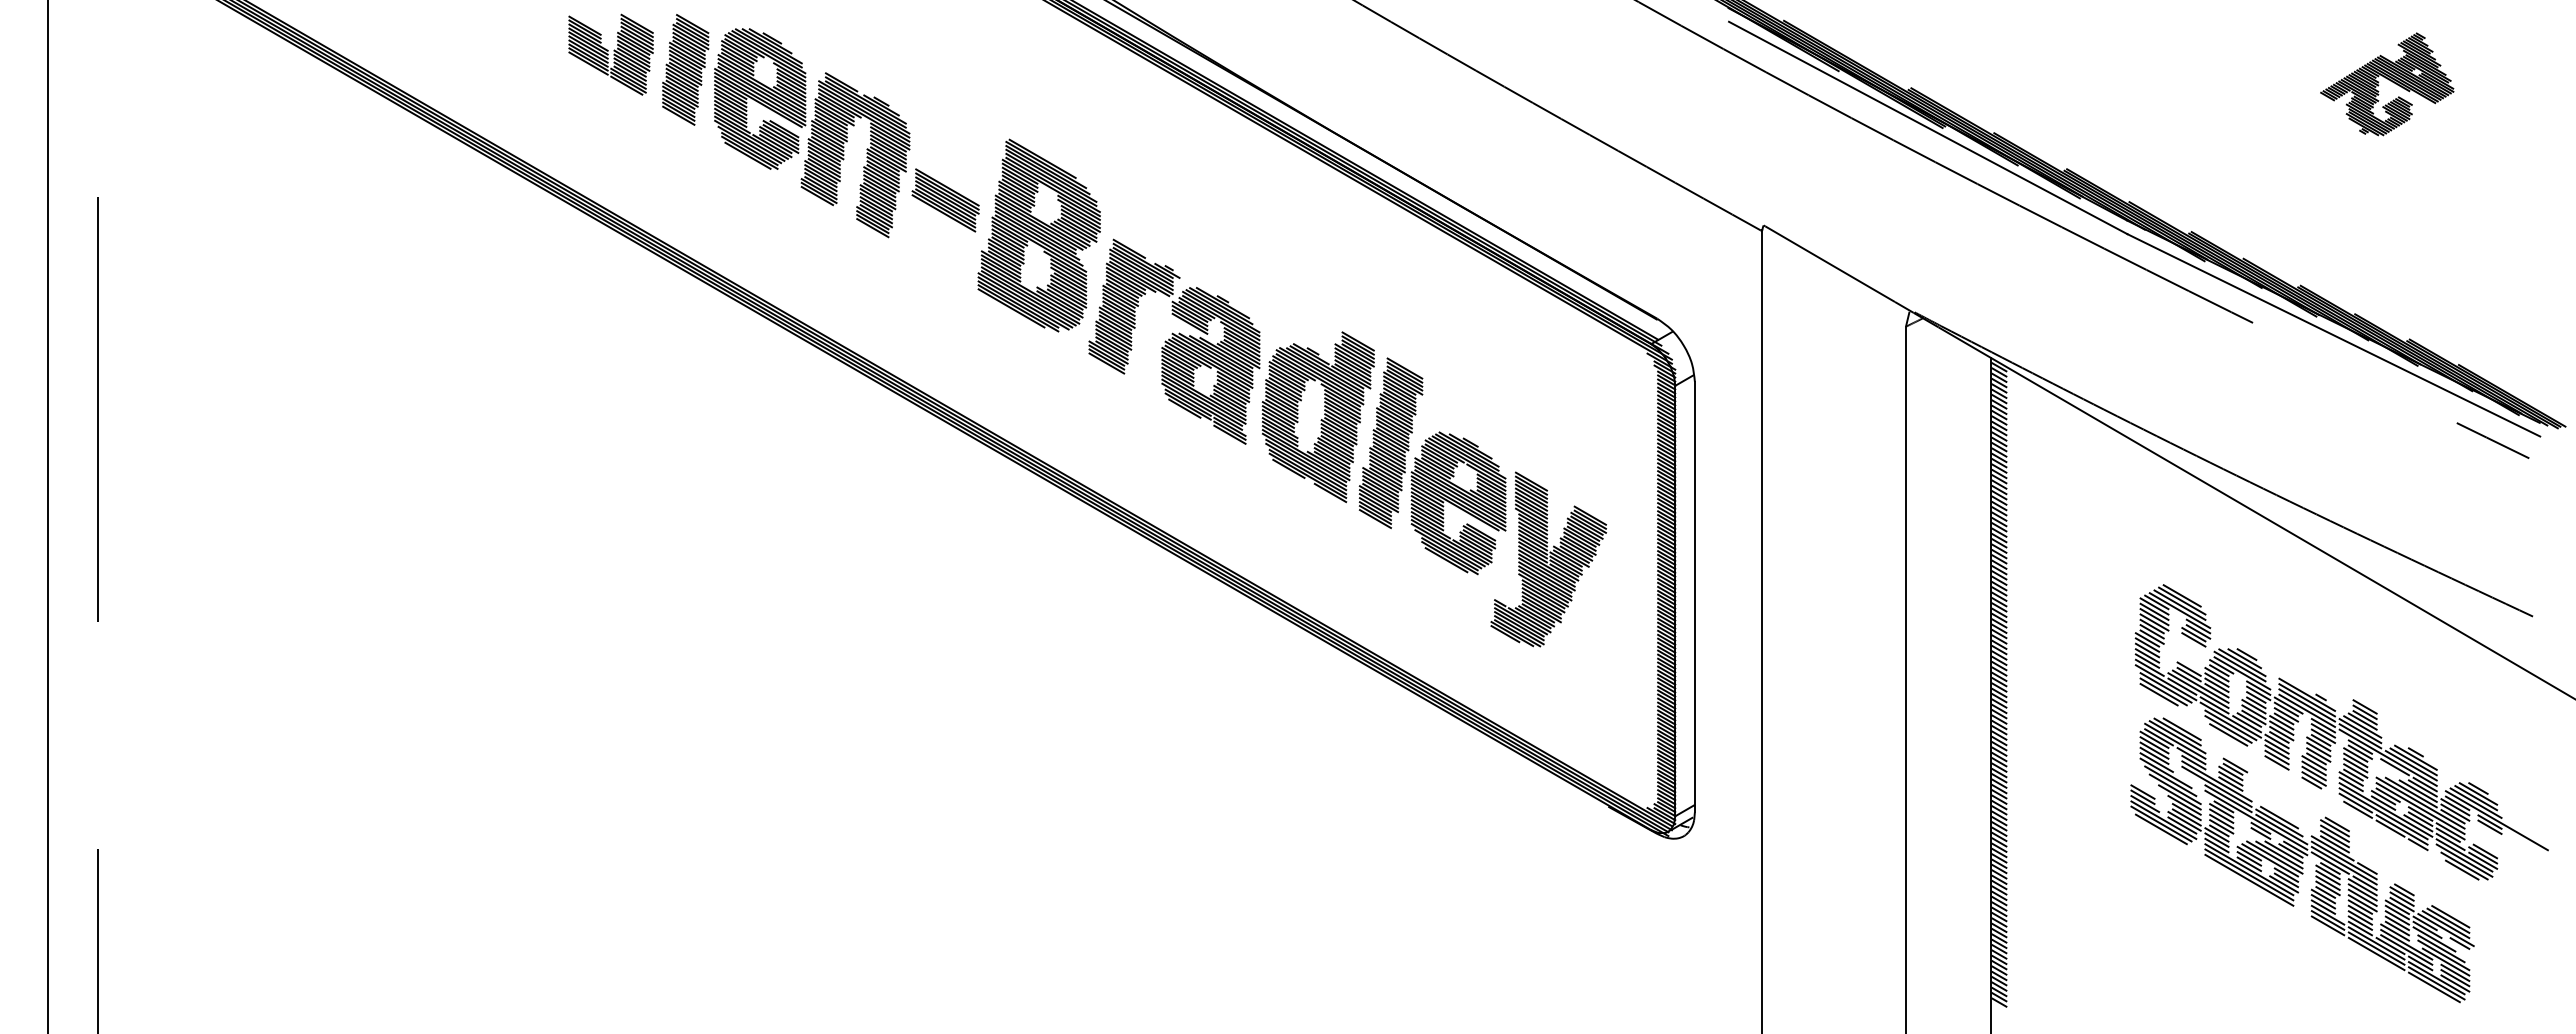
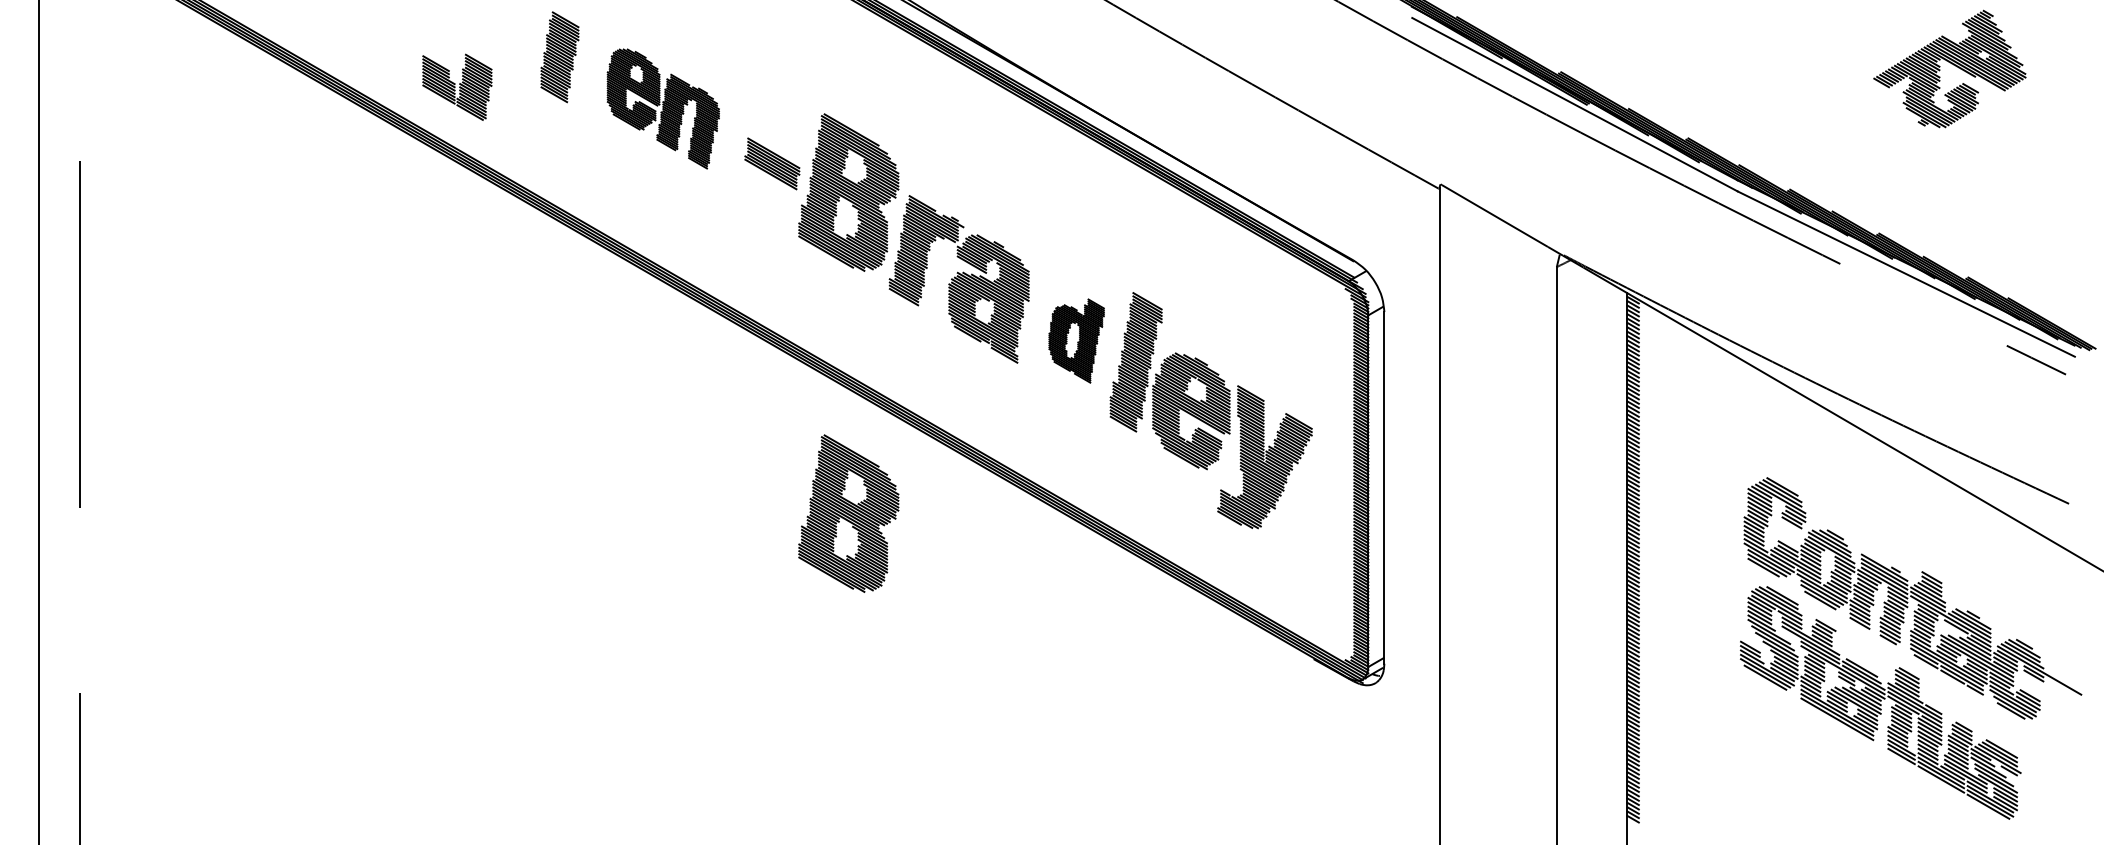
part: (610, 54) -> (456, 87), moved
part: (2387, 84) -> (1950, 69), size x1.4
part: (812, 133) -> (663, 109), size x0.7
part: (1317, 417) -> (1076, 341), size x0.6
part: (1038, 628) -> (848, 513), added

